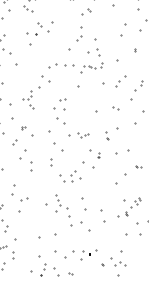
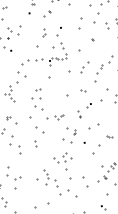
part: (79, 33) -> (44, 32), size x0.6
part: (70, 176) -> (63, 157), moved

